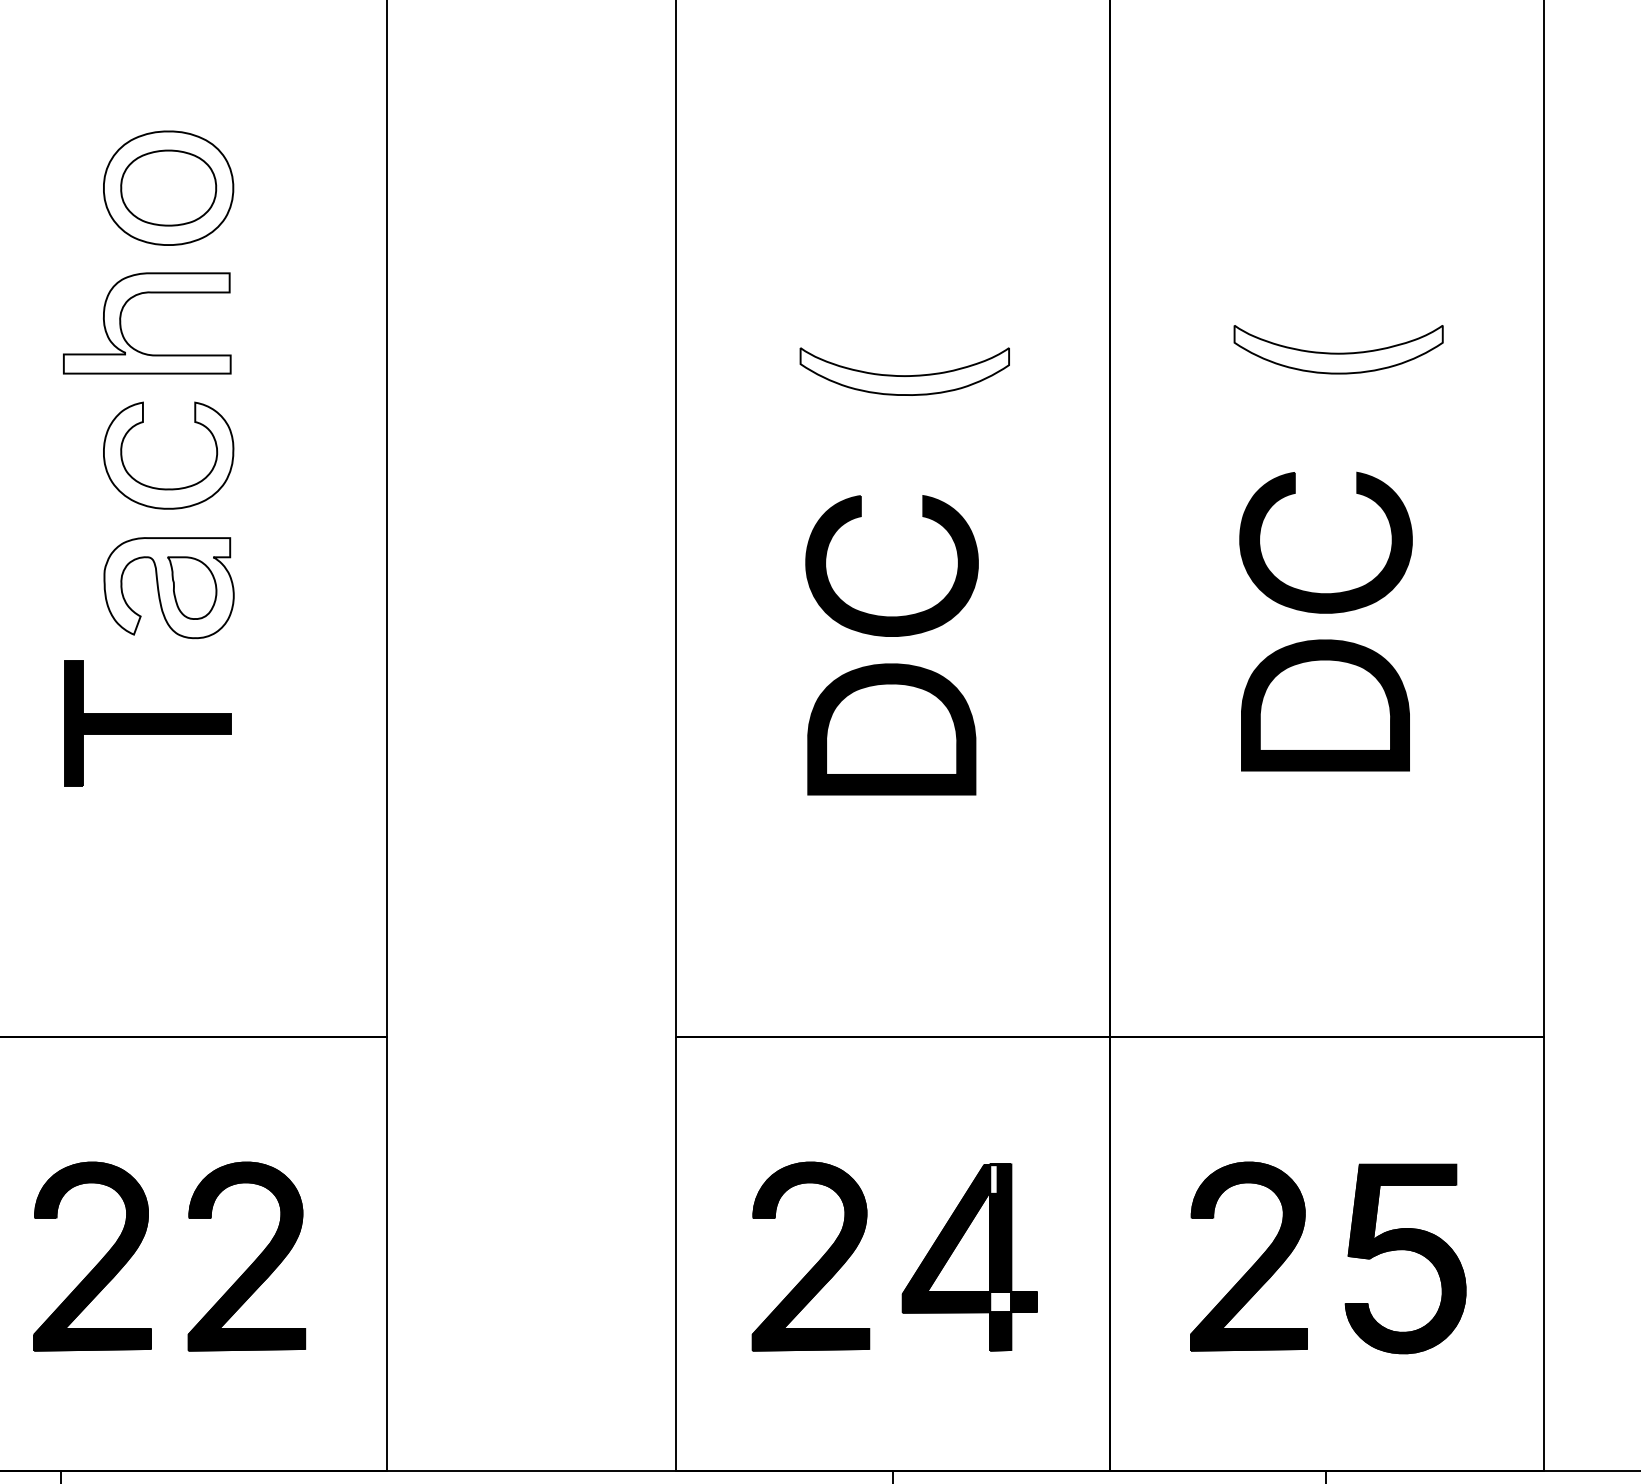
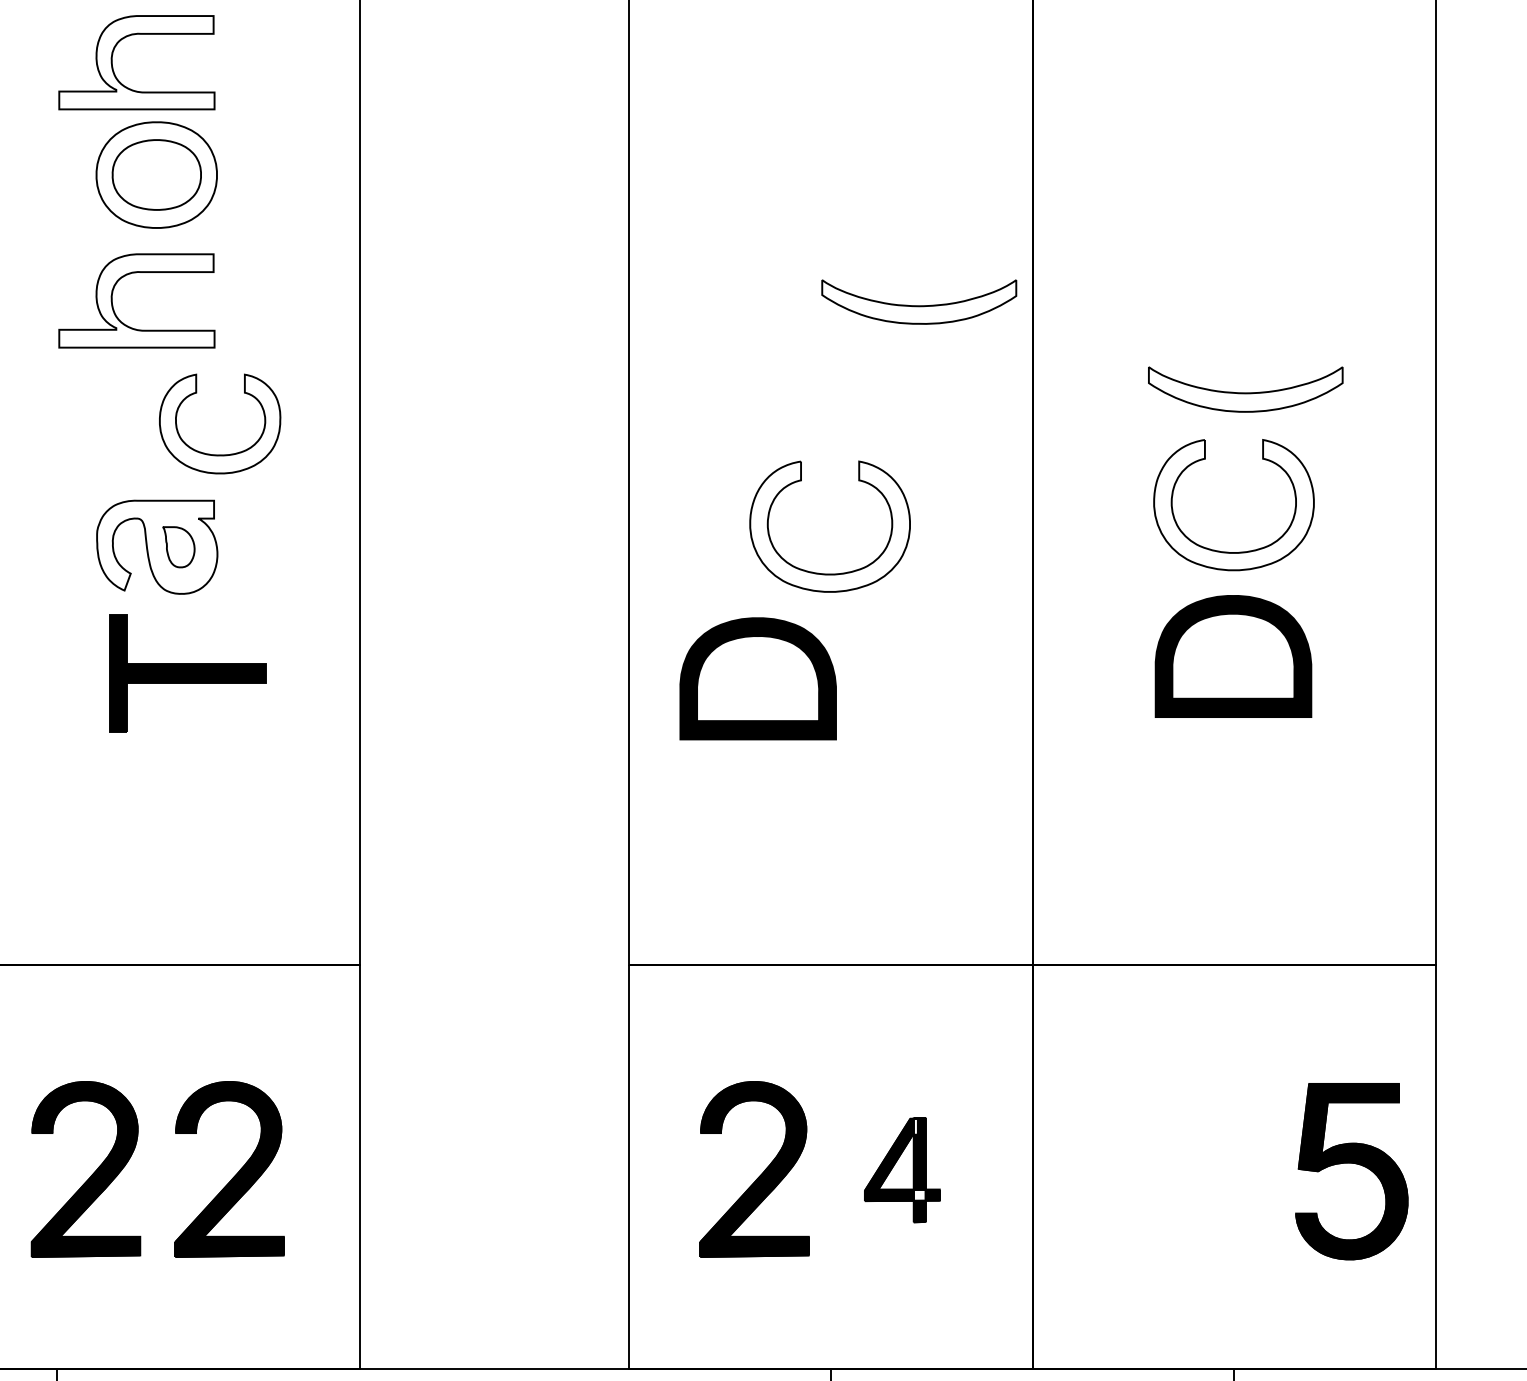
part: (122, 74) -> (113, 69), added
part: (1338, 349) -> (1245, 389), moved
part: (904, 371) -> (918, 301), moved
part: (168, 488) -> (219, 454), moved
fill: (1325, 542) -> (1233, 504), removed
fill: (891, 566) -> (829, 527), removed
part: (192, 587) -> (179, 546), size x0.7
part: (147, 723) -> (187, 673), moved
part: (891, 729) -> (757, 678), moved
part: (1405, 1250) -> (1351, 1163), moved
part: (969, 1257) -> (902, 1170), size x0.6
part: (1255, 1262) -> (1168, 1174), removed

